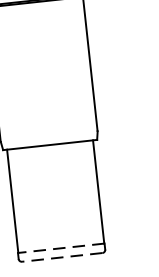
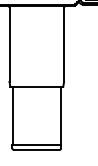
line: (60, 247) -> (36, 144), dashed -> solid
line: (61, 258) -> (36, 150), dashed -> solid

